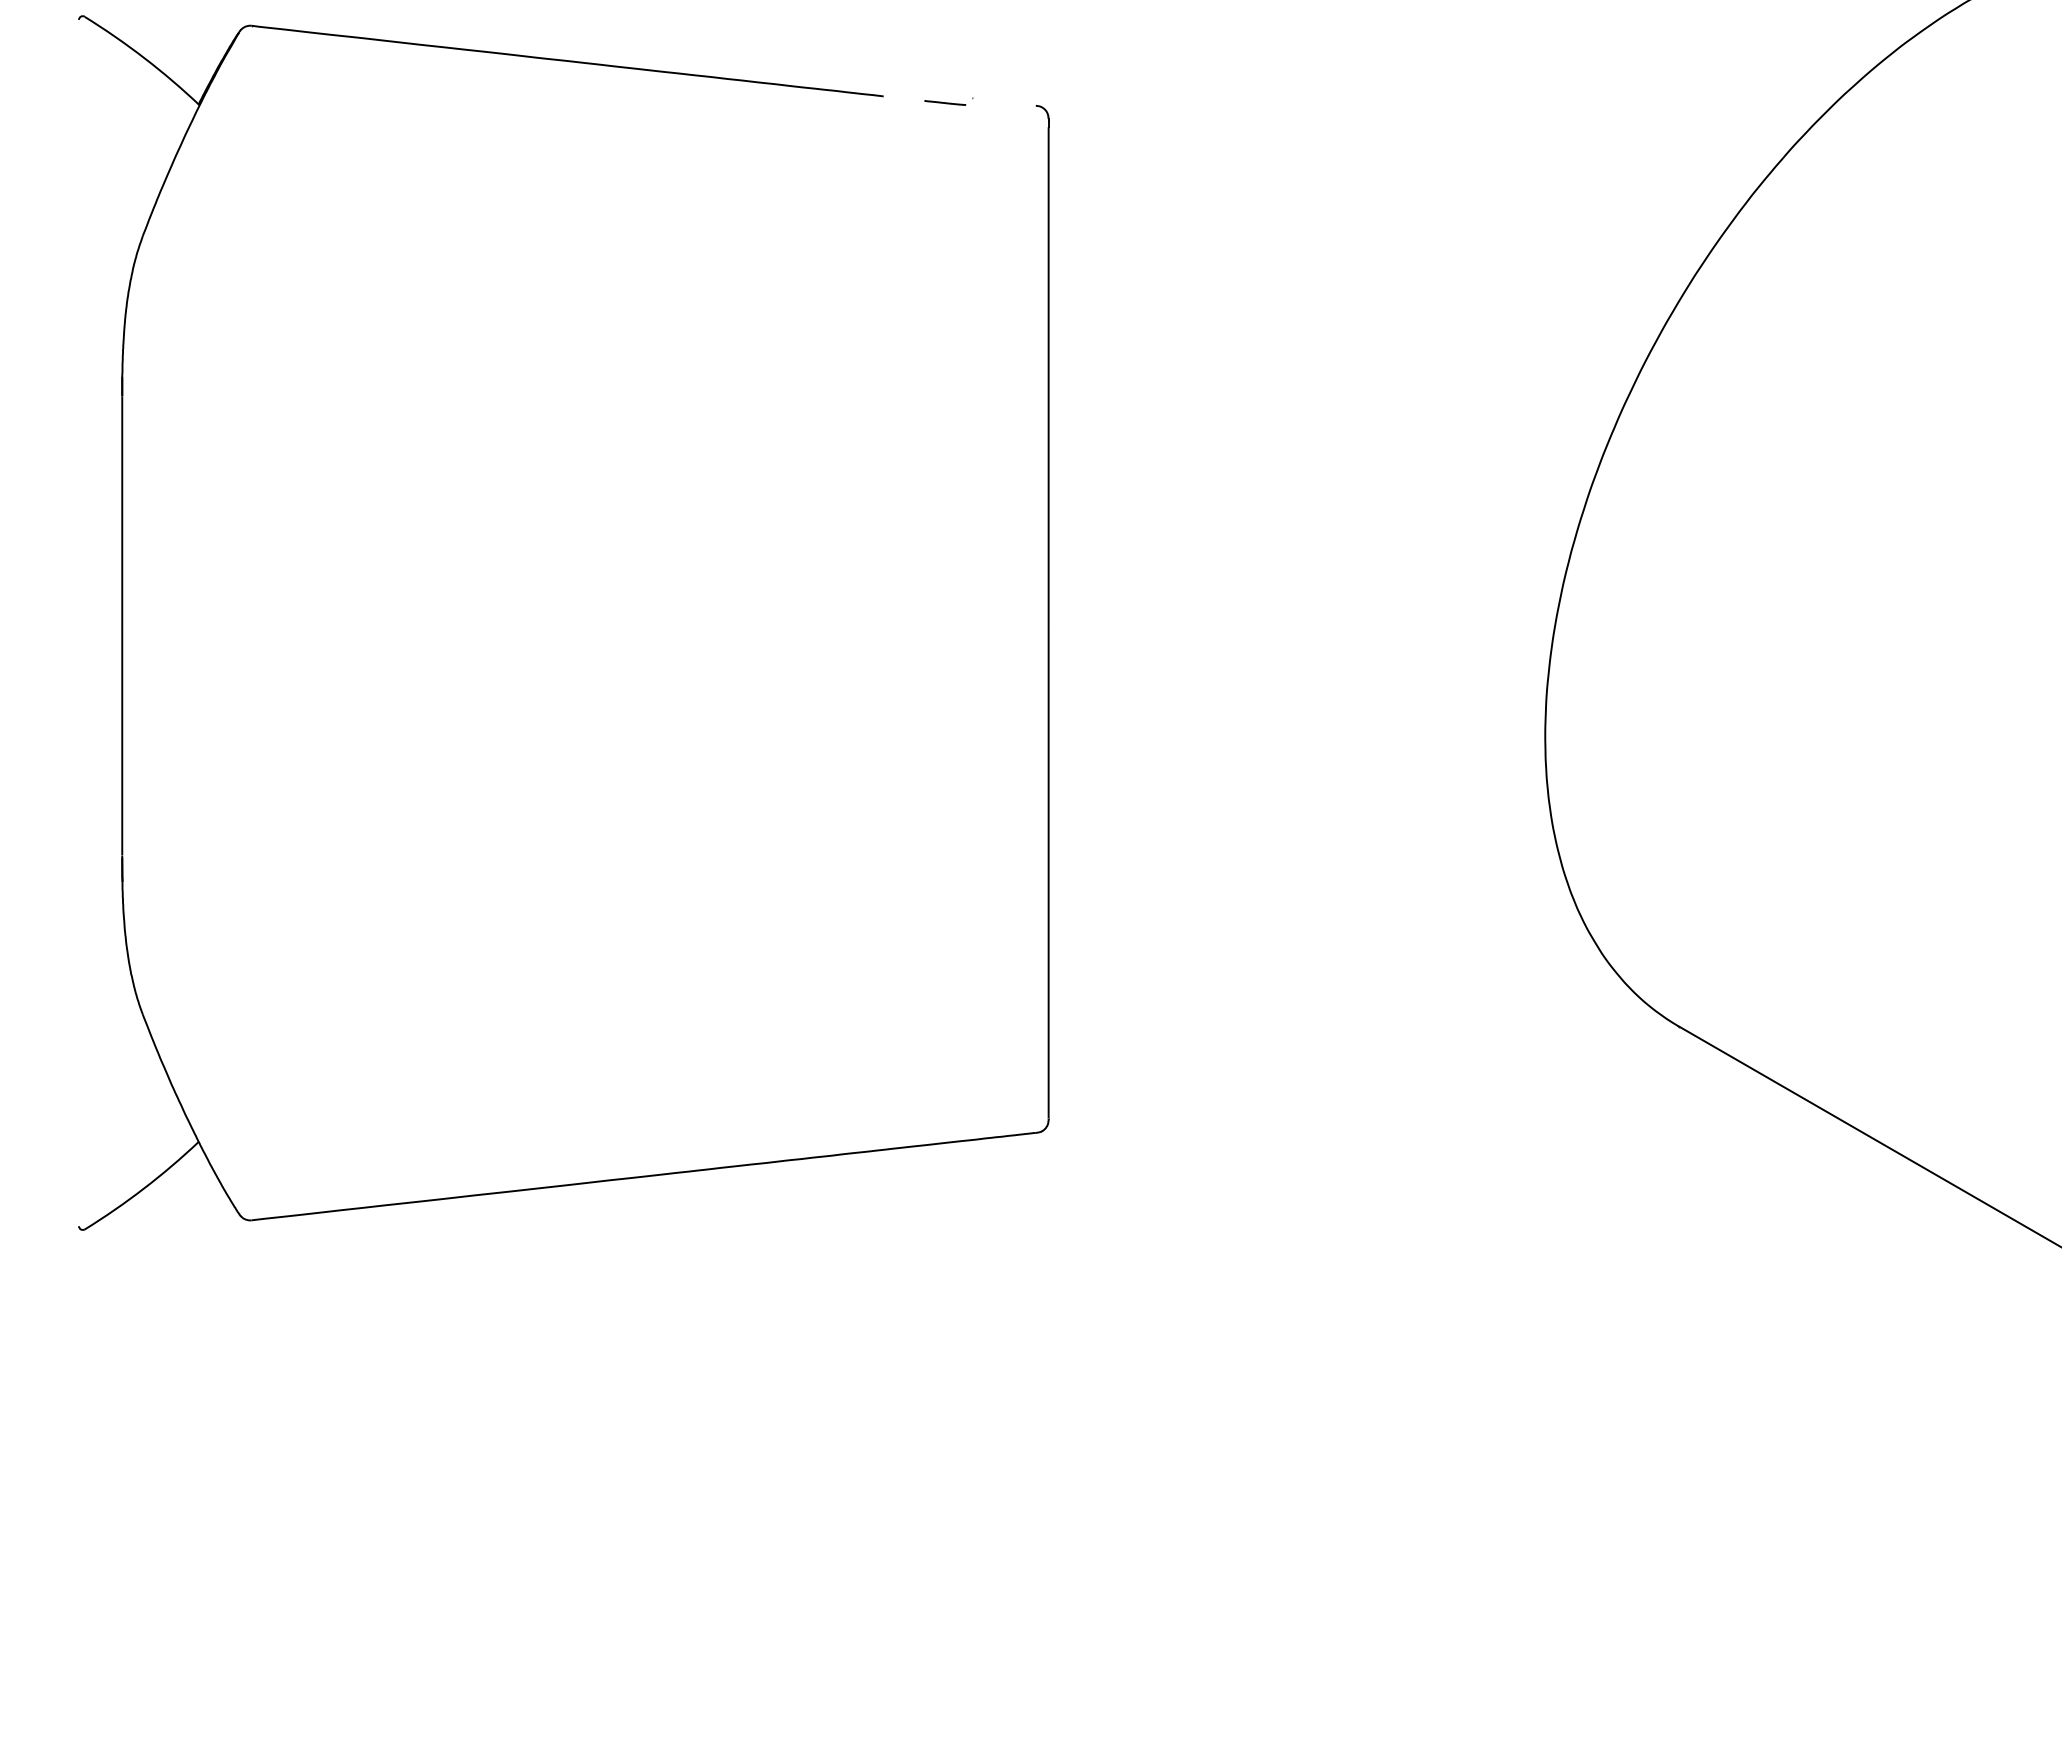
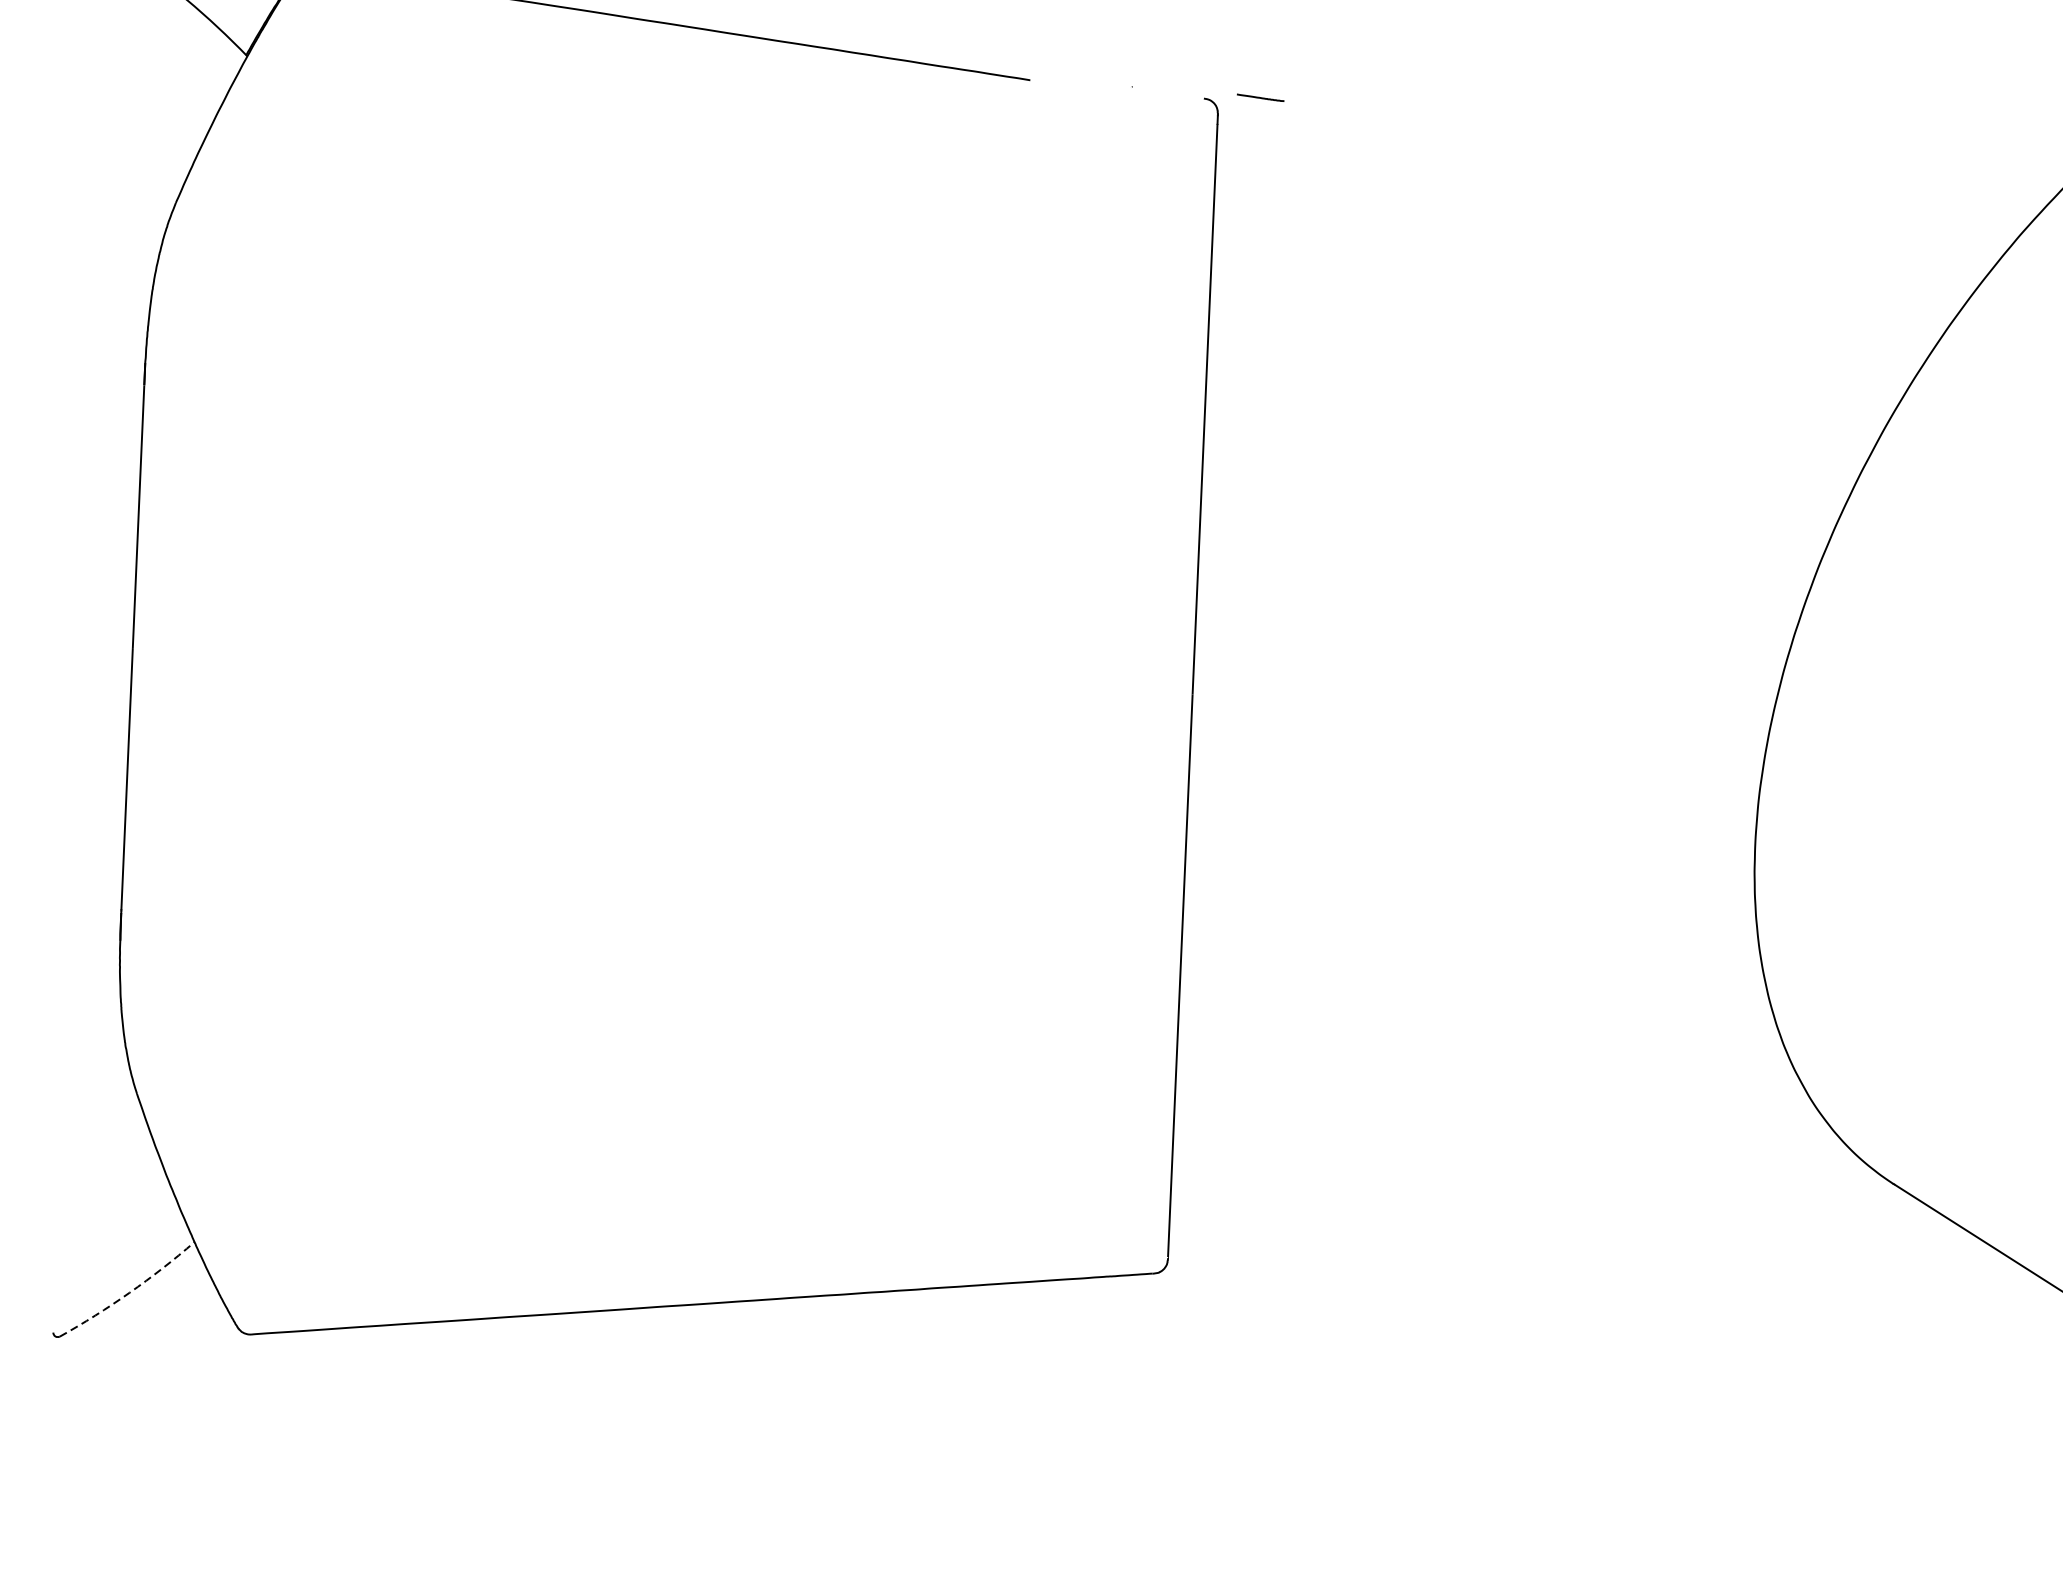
line: (945, 102) -> (1260, 97), moved
arc: (143, 1188) -> (129, 1292), solid -> dashed

